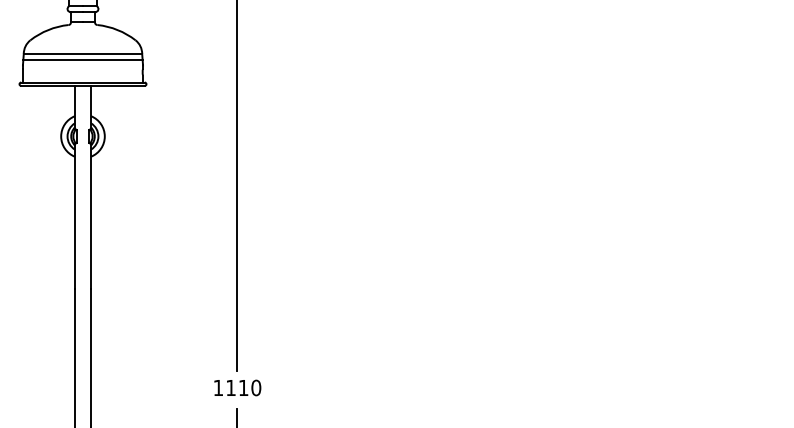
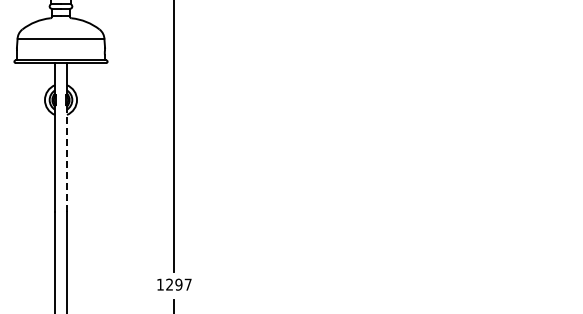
line: (82, 59) -> (60, 43), removed
line: (90, 216) -> (66, 158), solid -> dashed
text: (243, 387) -> (178, 284), 1110 -> 1297

